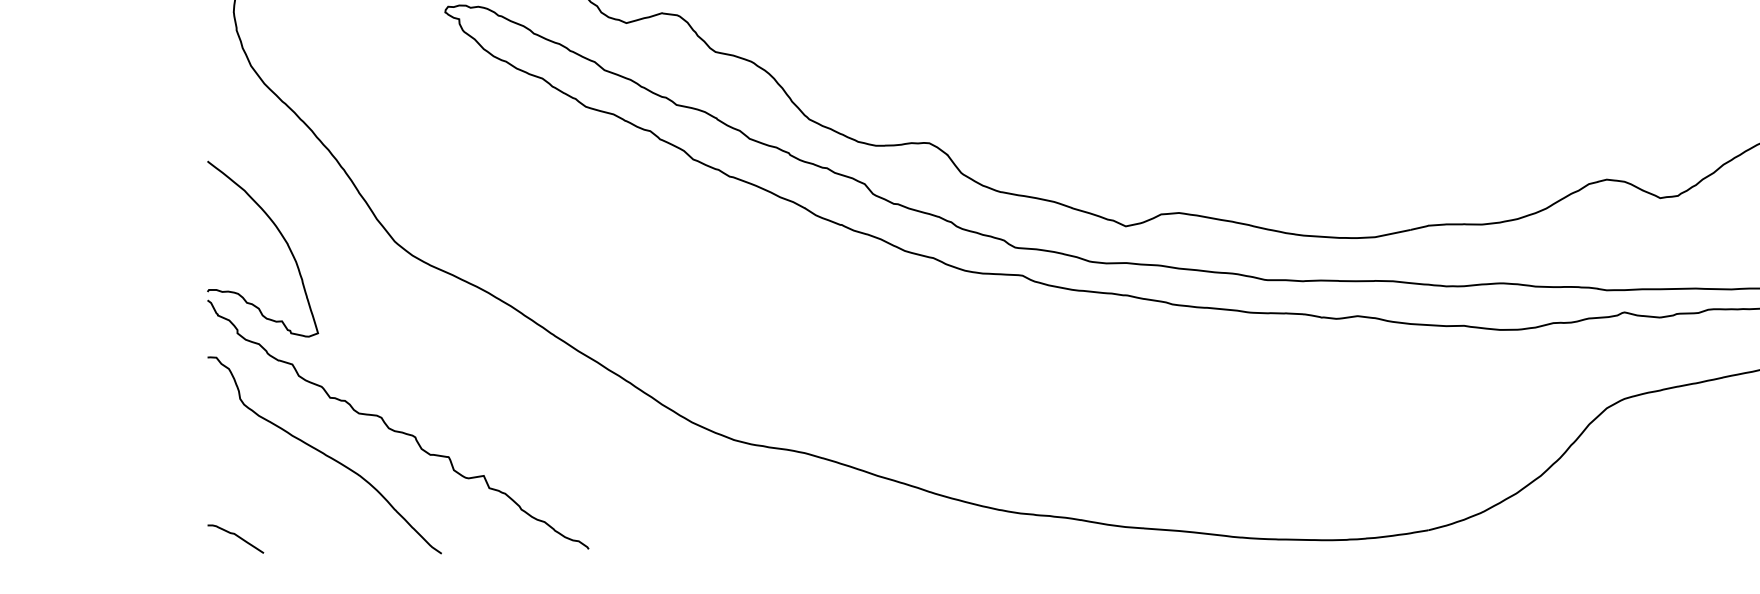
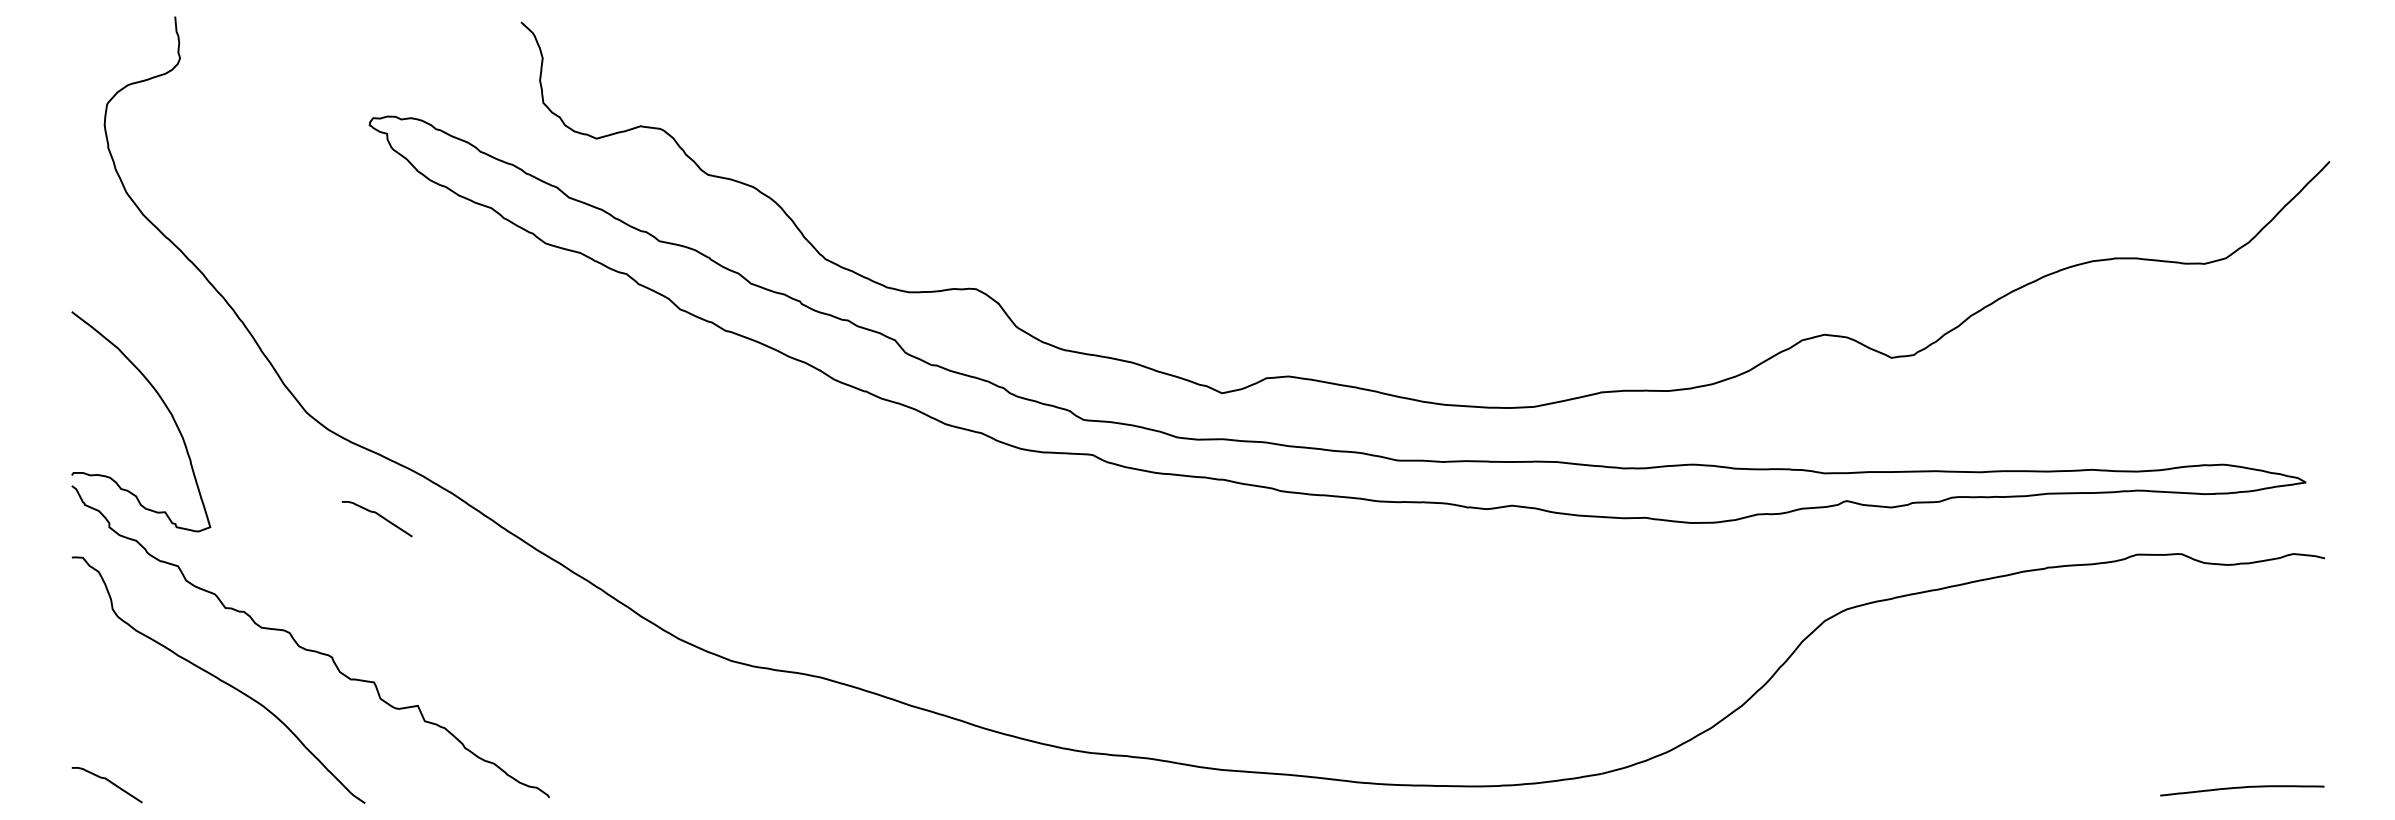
curve: (453, 324) -> (379, 516), added

